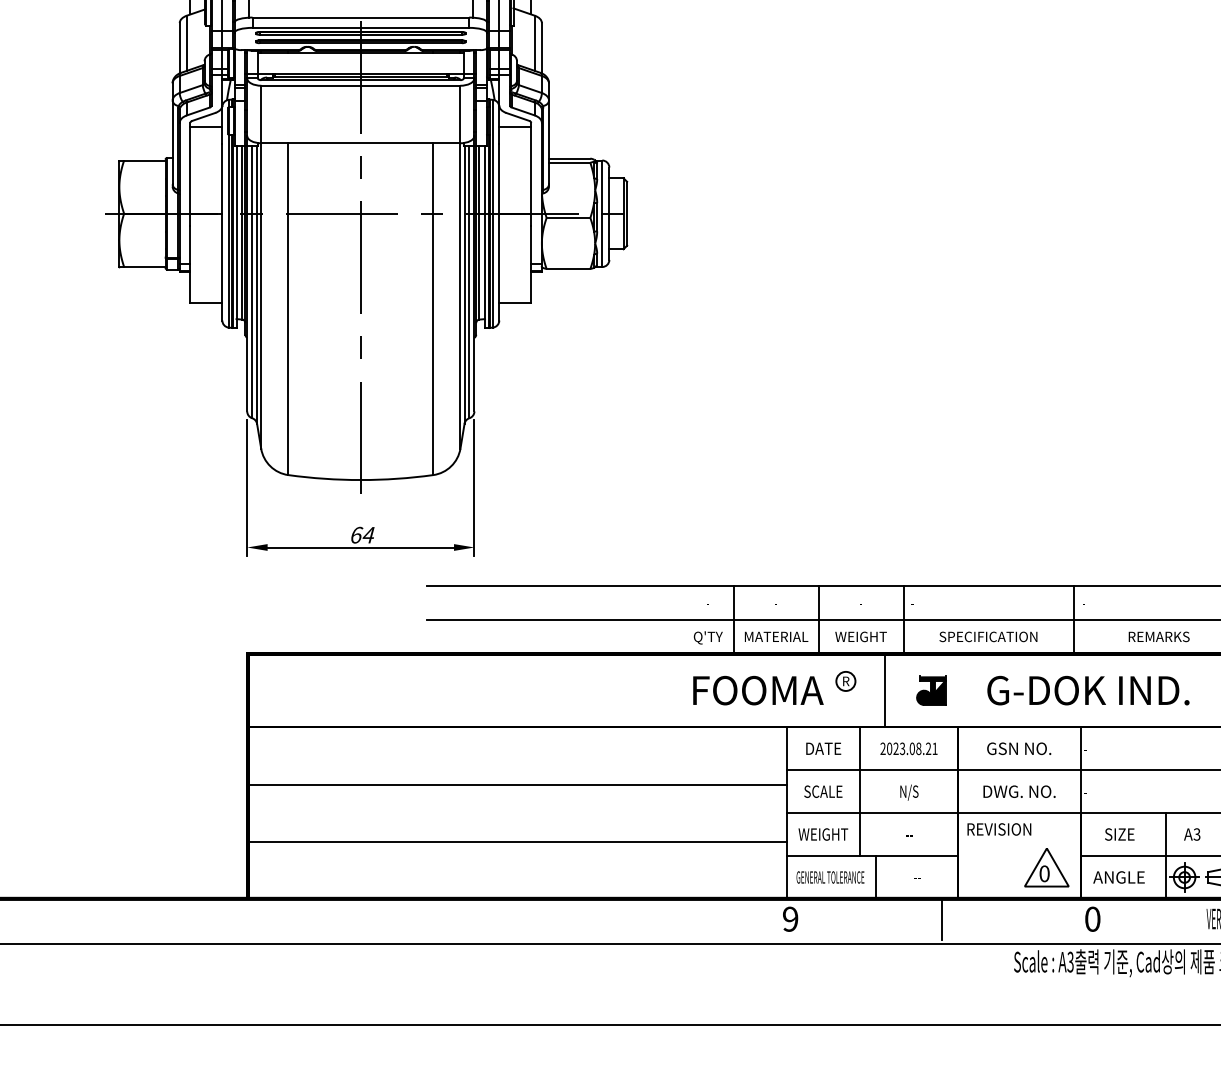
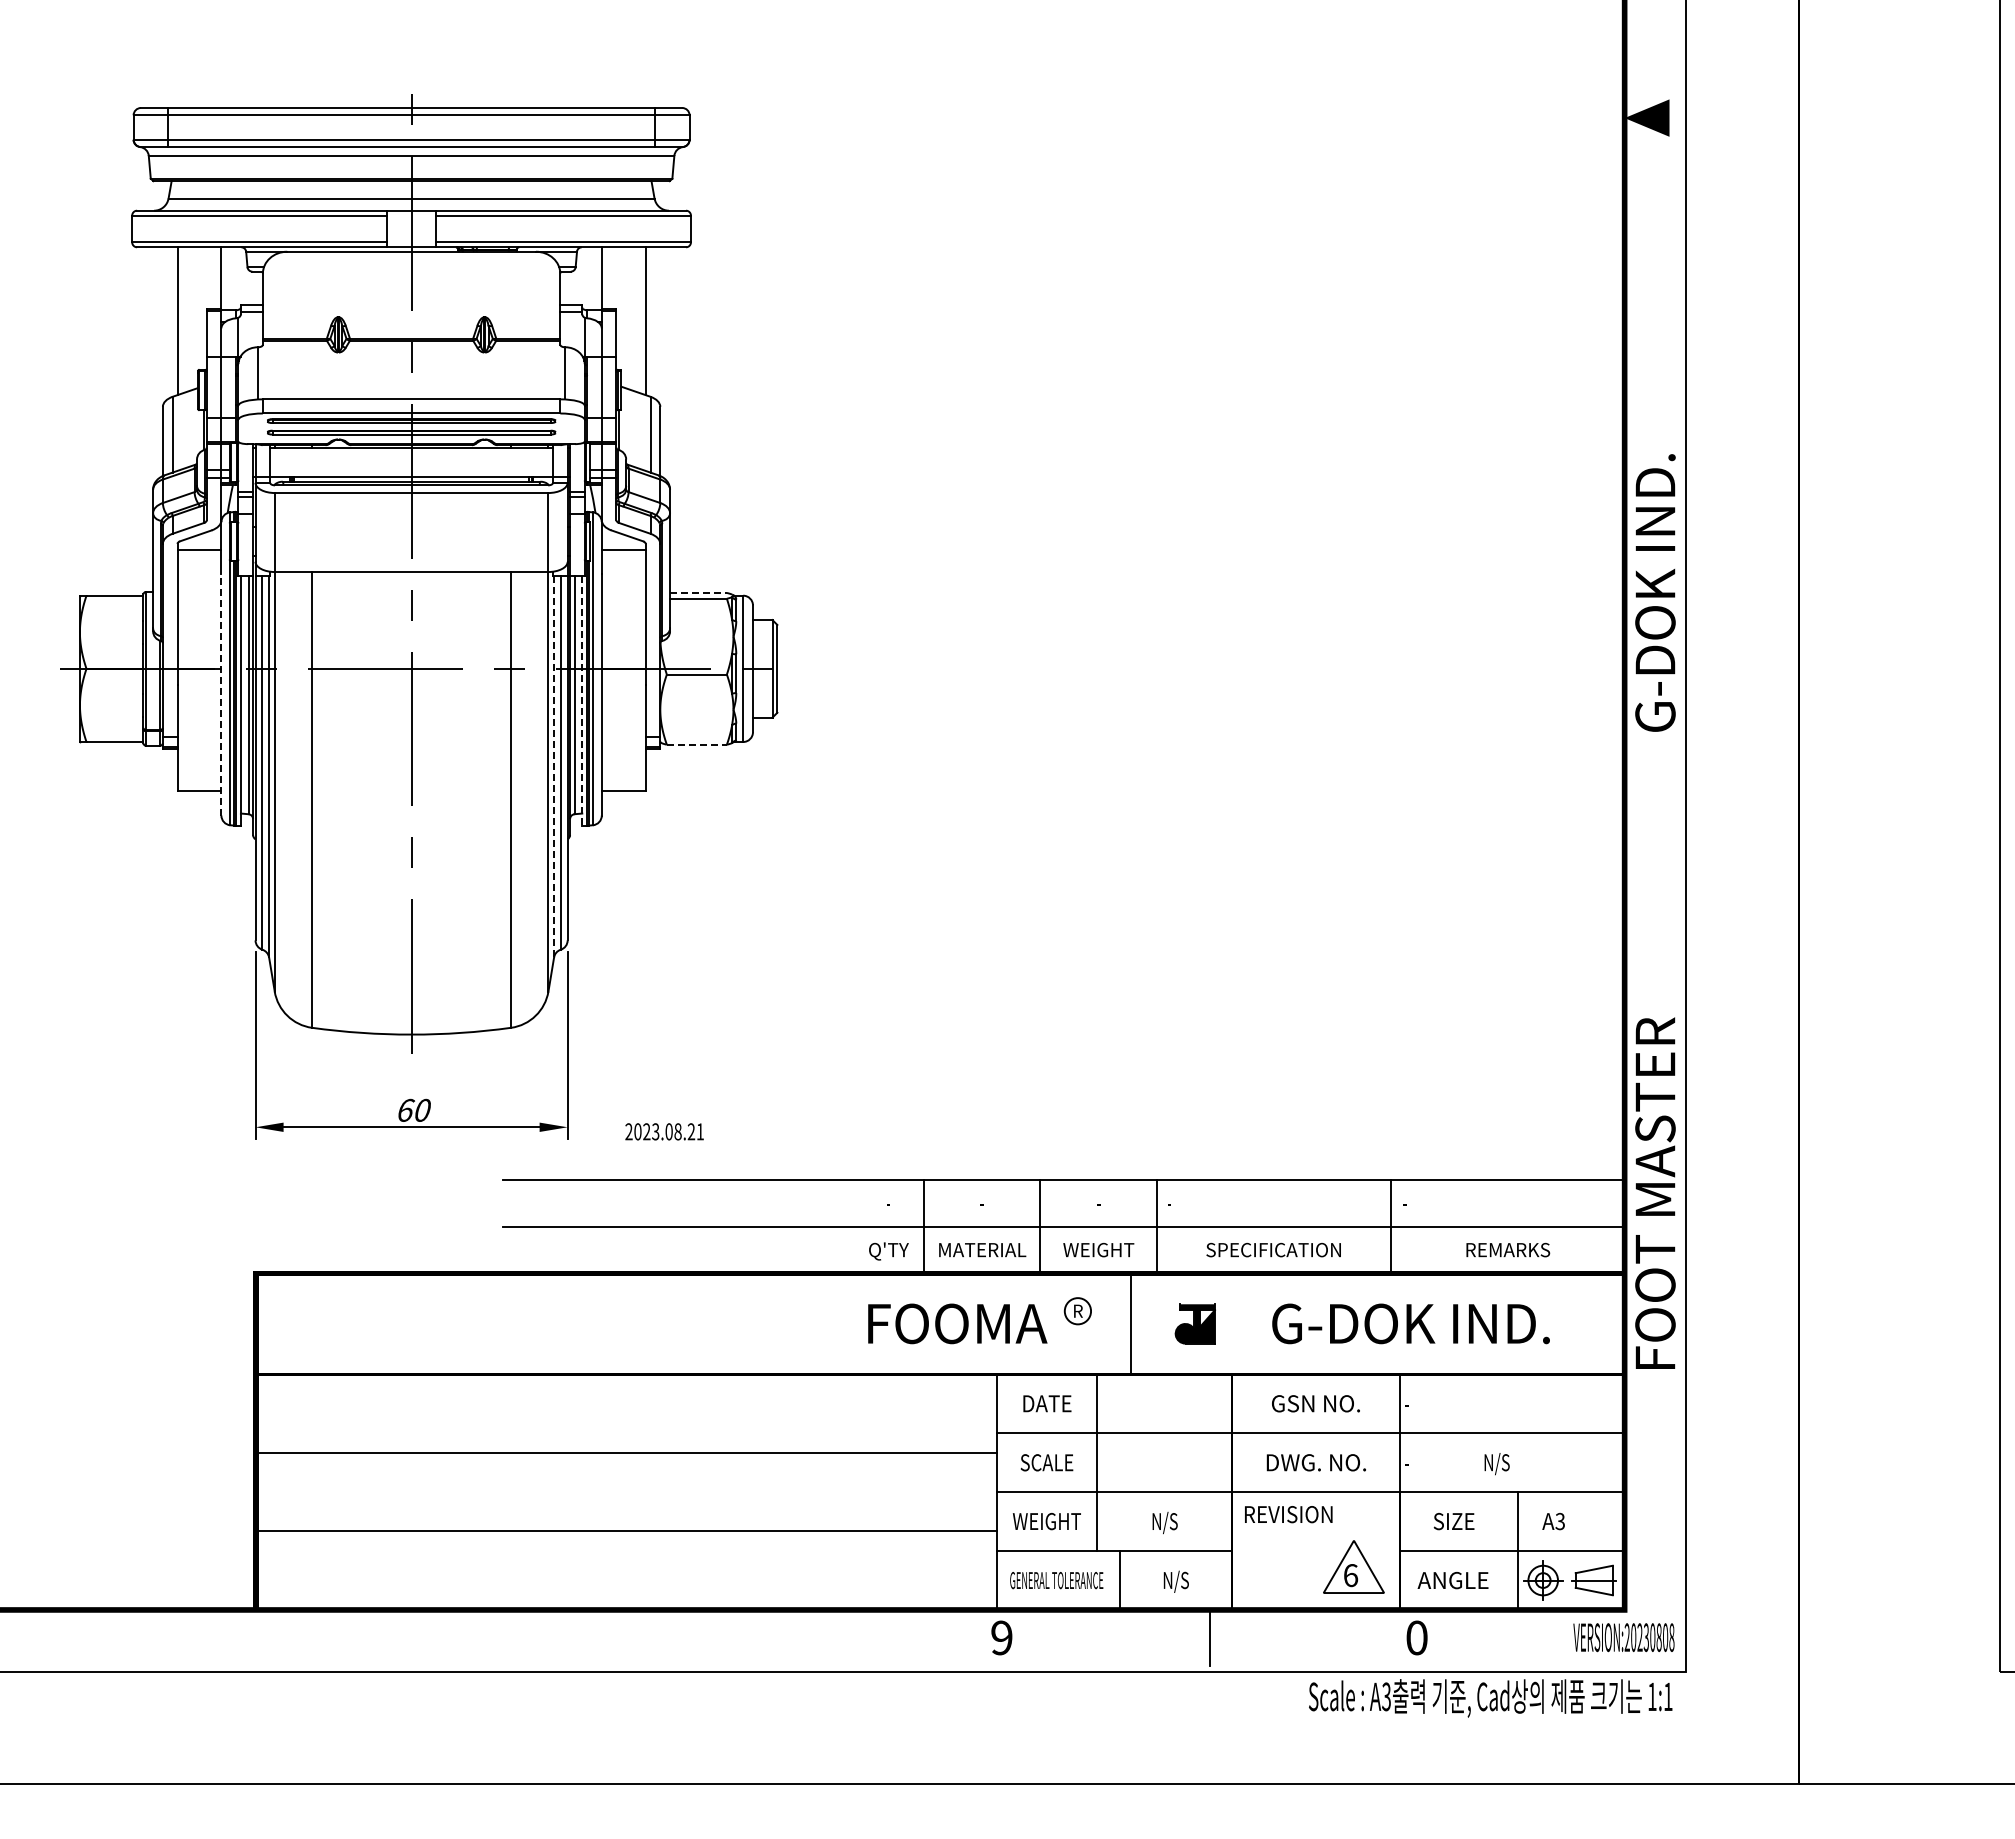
line: (569, 158) -> (698, 592), solid -> dashed
line: (222, 232) -> (221, 694), solid -> dashed
line: (485, 237) -> (582, 701), solid -> dashed
line: (568, 268) -> (697, 744), solid -> dashed
line: (464, 284) -> (554, 766), solid -> dashed
text: (368, 534) -> (422, 1109), 64 -> 60
text: (908, 748) -> (664, 1131), moved
text: (908, 792) -> (1496, 1464), moved
text: (908, 835) -> (1164, 1522), -- -> N/S
text: (1045, 873) -> (1351, 1575), 0 -> 6
text: (916, 878) -> (1175, 1581), -- -> N/S

